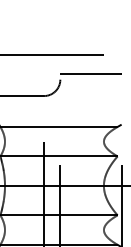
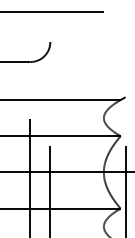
line: (90, 73) -> (87, 34), removed

